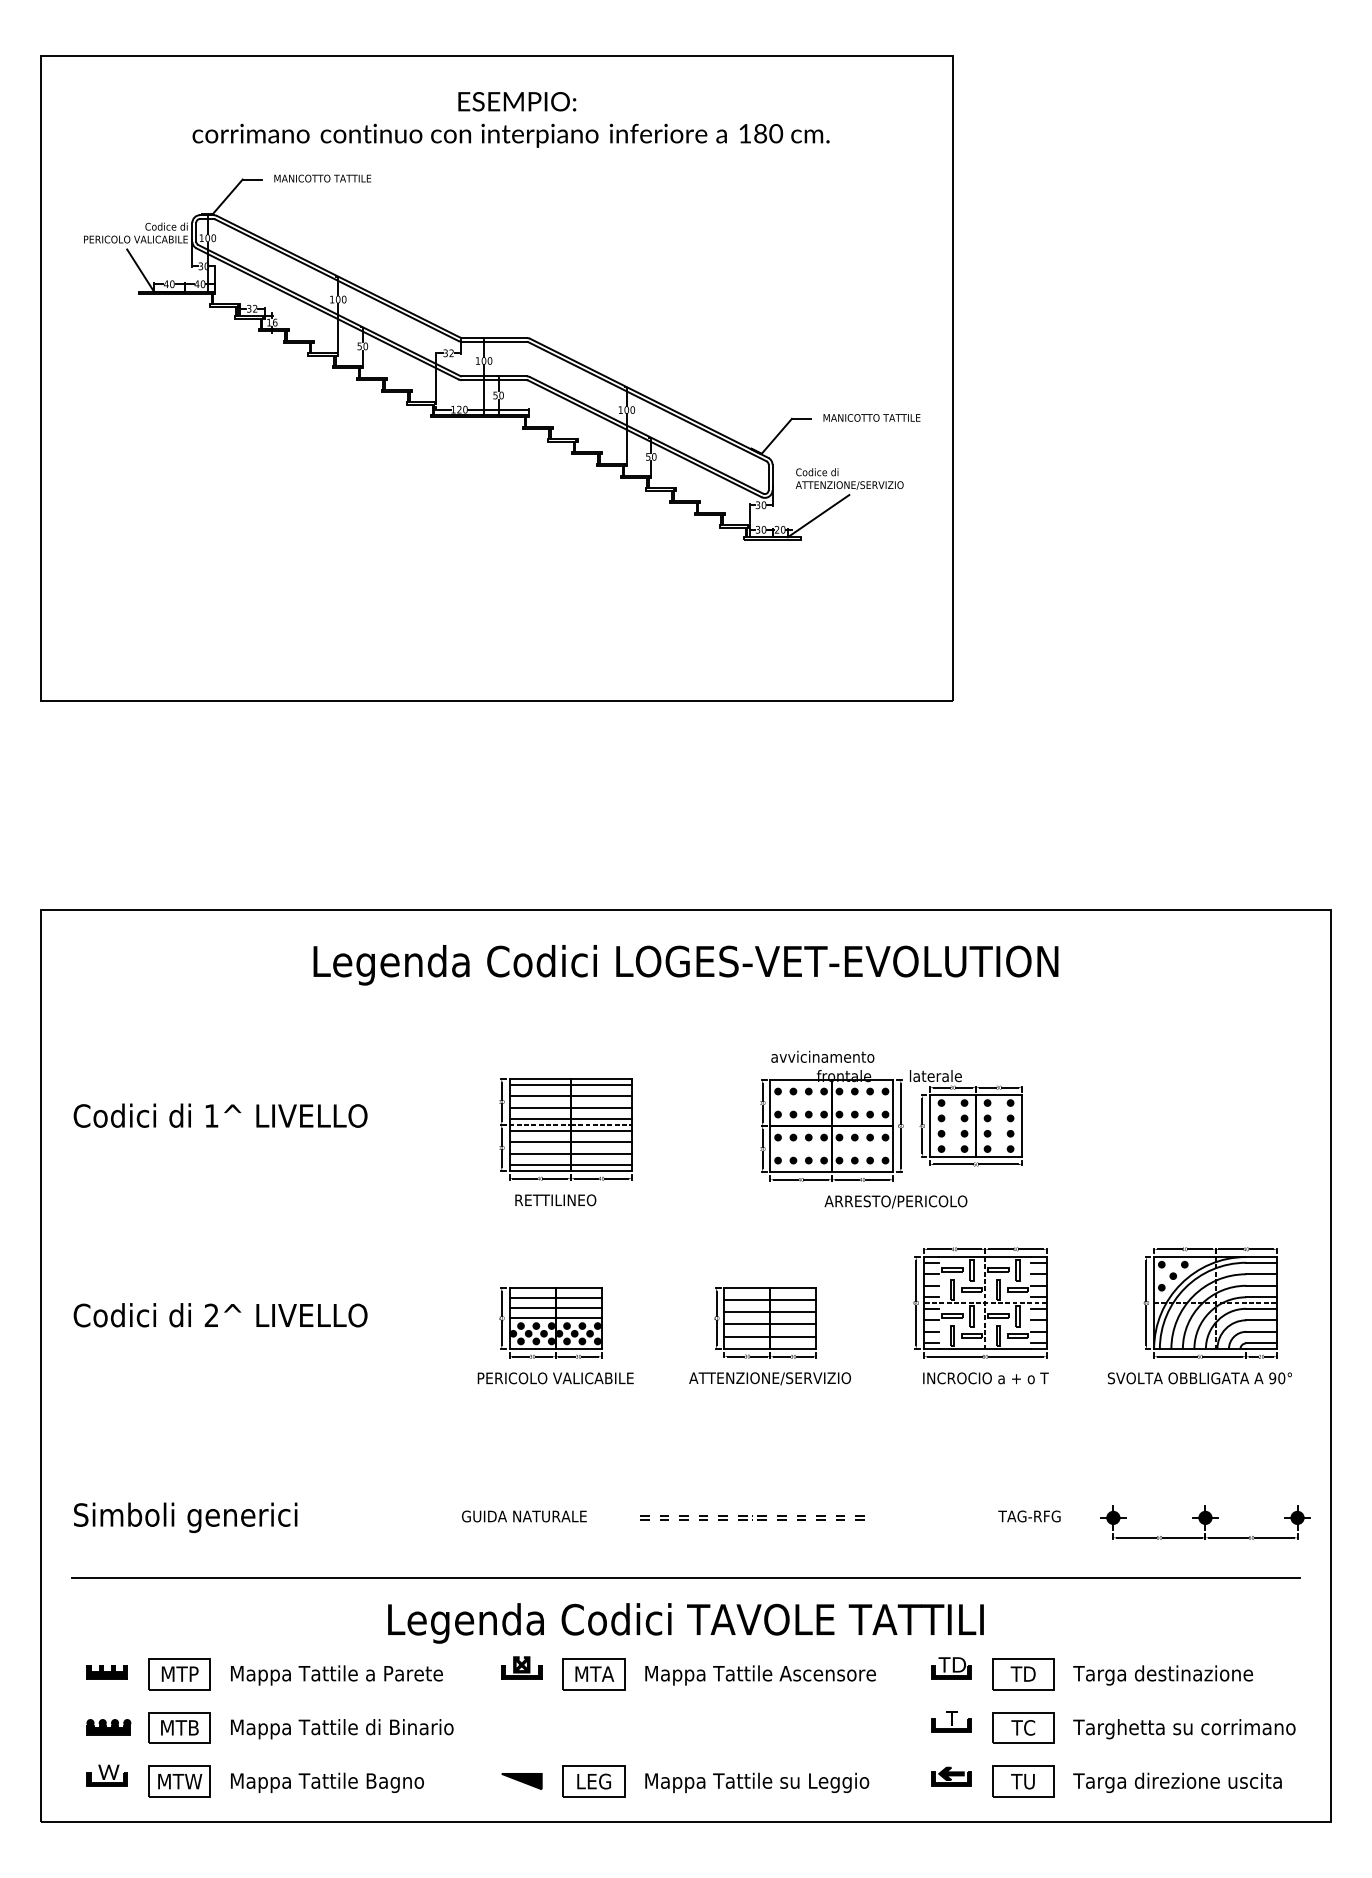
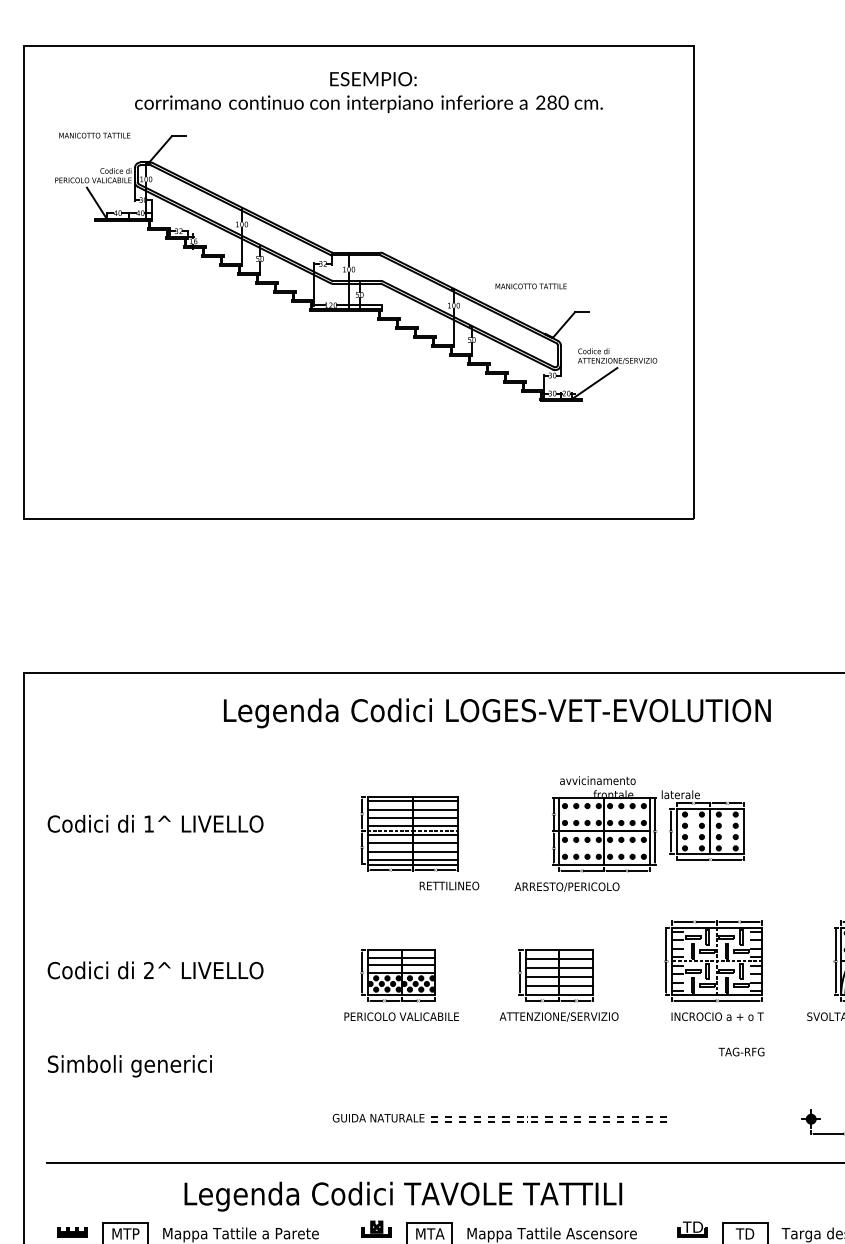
text: (744, 133) -> (540, 102), 180 -> 280
text: (322, 178) -> (94, 135), moved
text: (871, 417) -> (530, 286), moved
text: (555, 1200) -> (449, 886), moved
text: (895, 1201) -> (566, 886), moved
text: (1029, 1516) -> (741, 1052), moved
text: (185, 1517) -> (129, 1066), moved
part: (752, 1517) -> (546, 1118), size x1.4
text: (685, 1623) -> (403, 1196), moved

